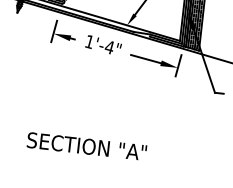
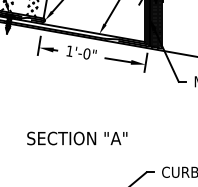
text: (109, 46) -> (86, 53), 1'-4" -> 1'-0"

